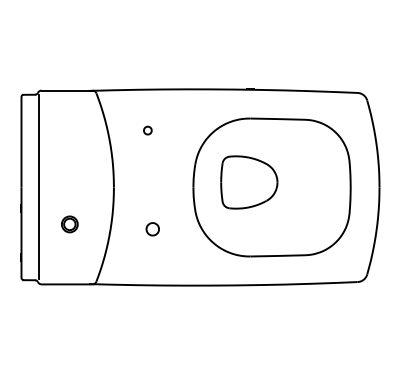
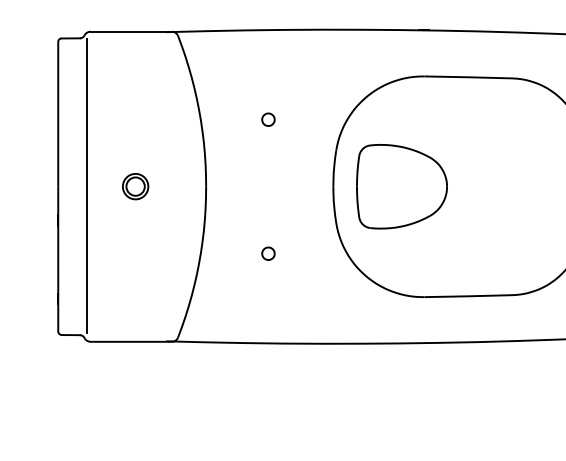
part: (147, 130) -> (267, 119), moved
part: (249, 182) -> (402, 186), moved
part: (69, 224) -> (135, 186), moved
part: (152, 229) -> (267, 253), size x0.62

